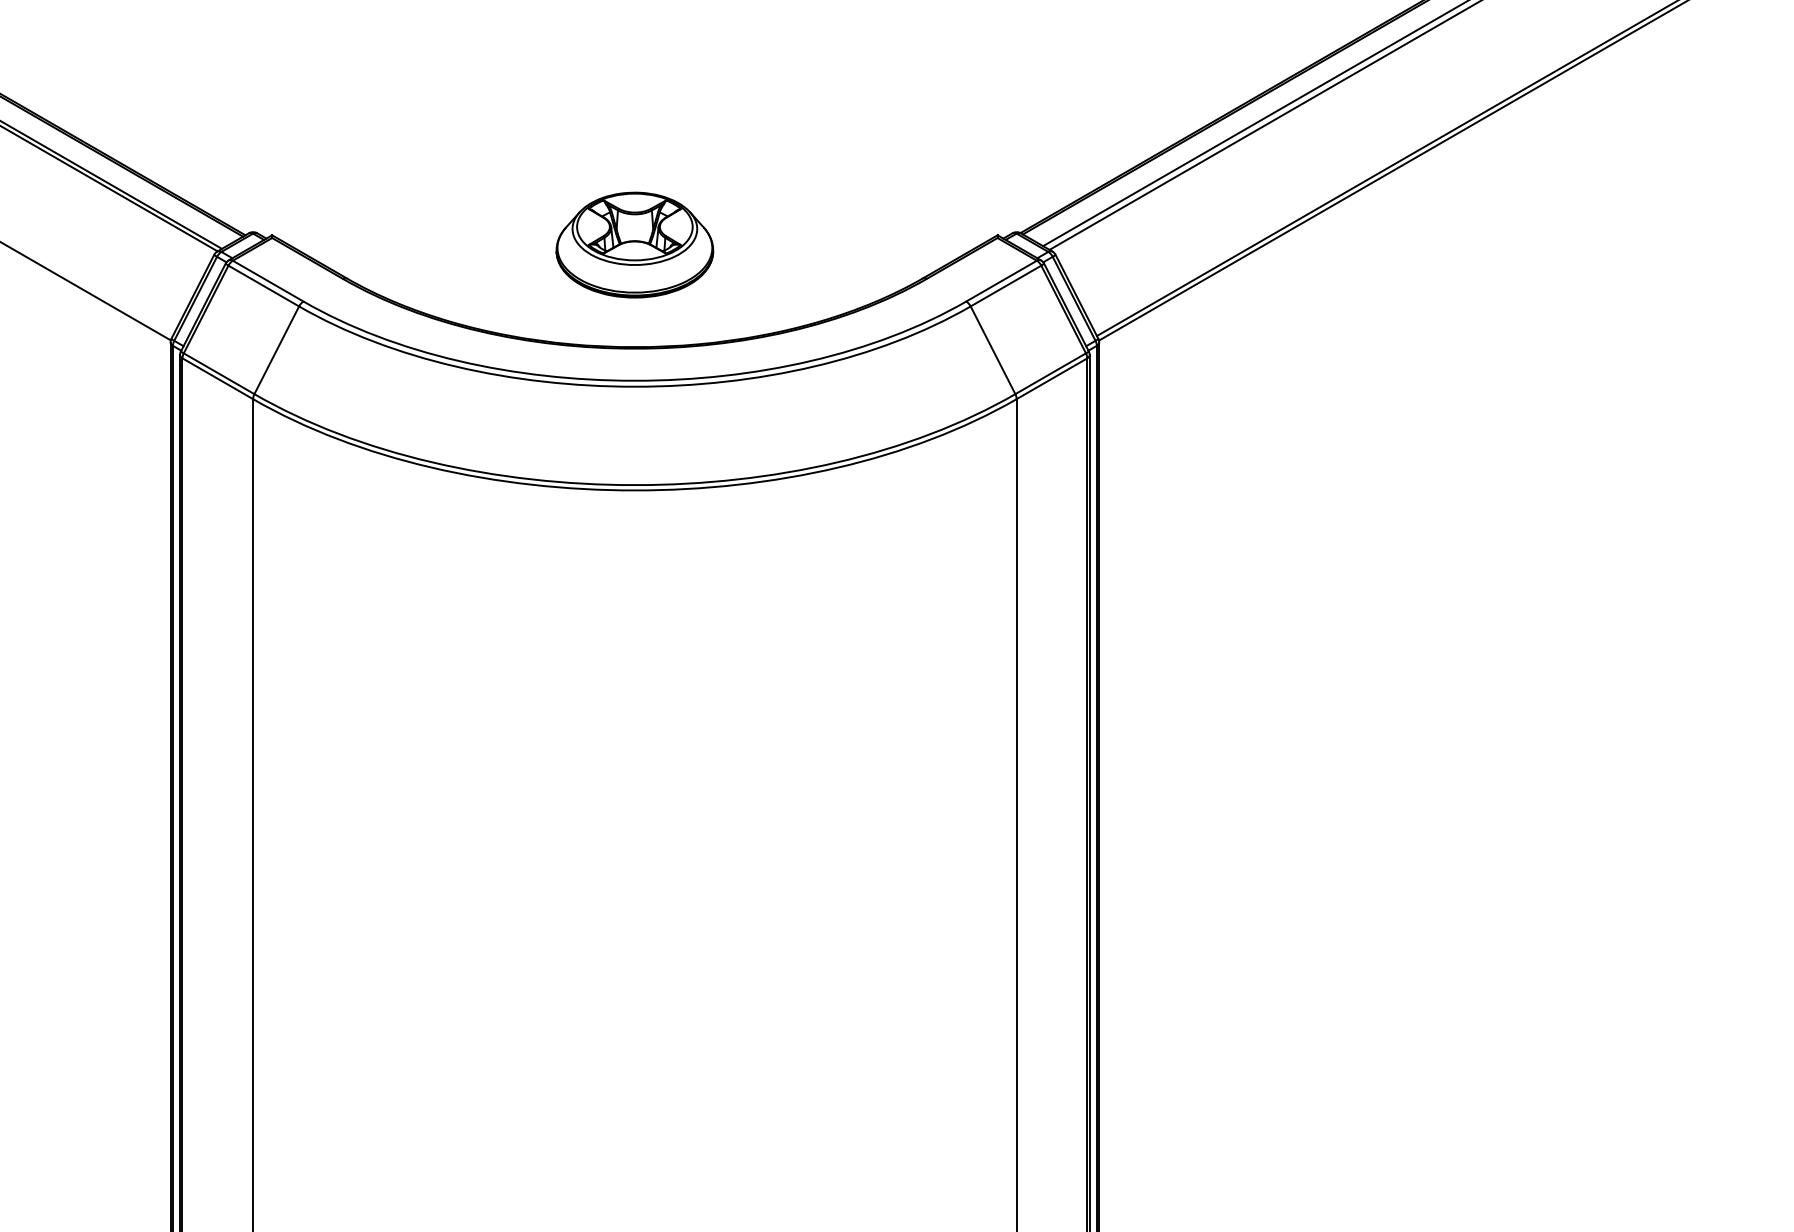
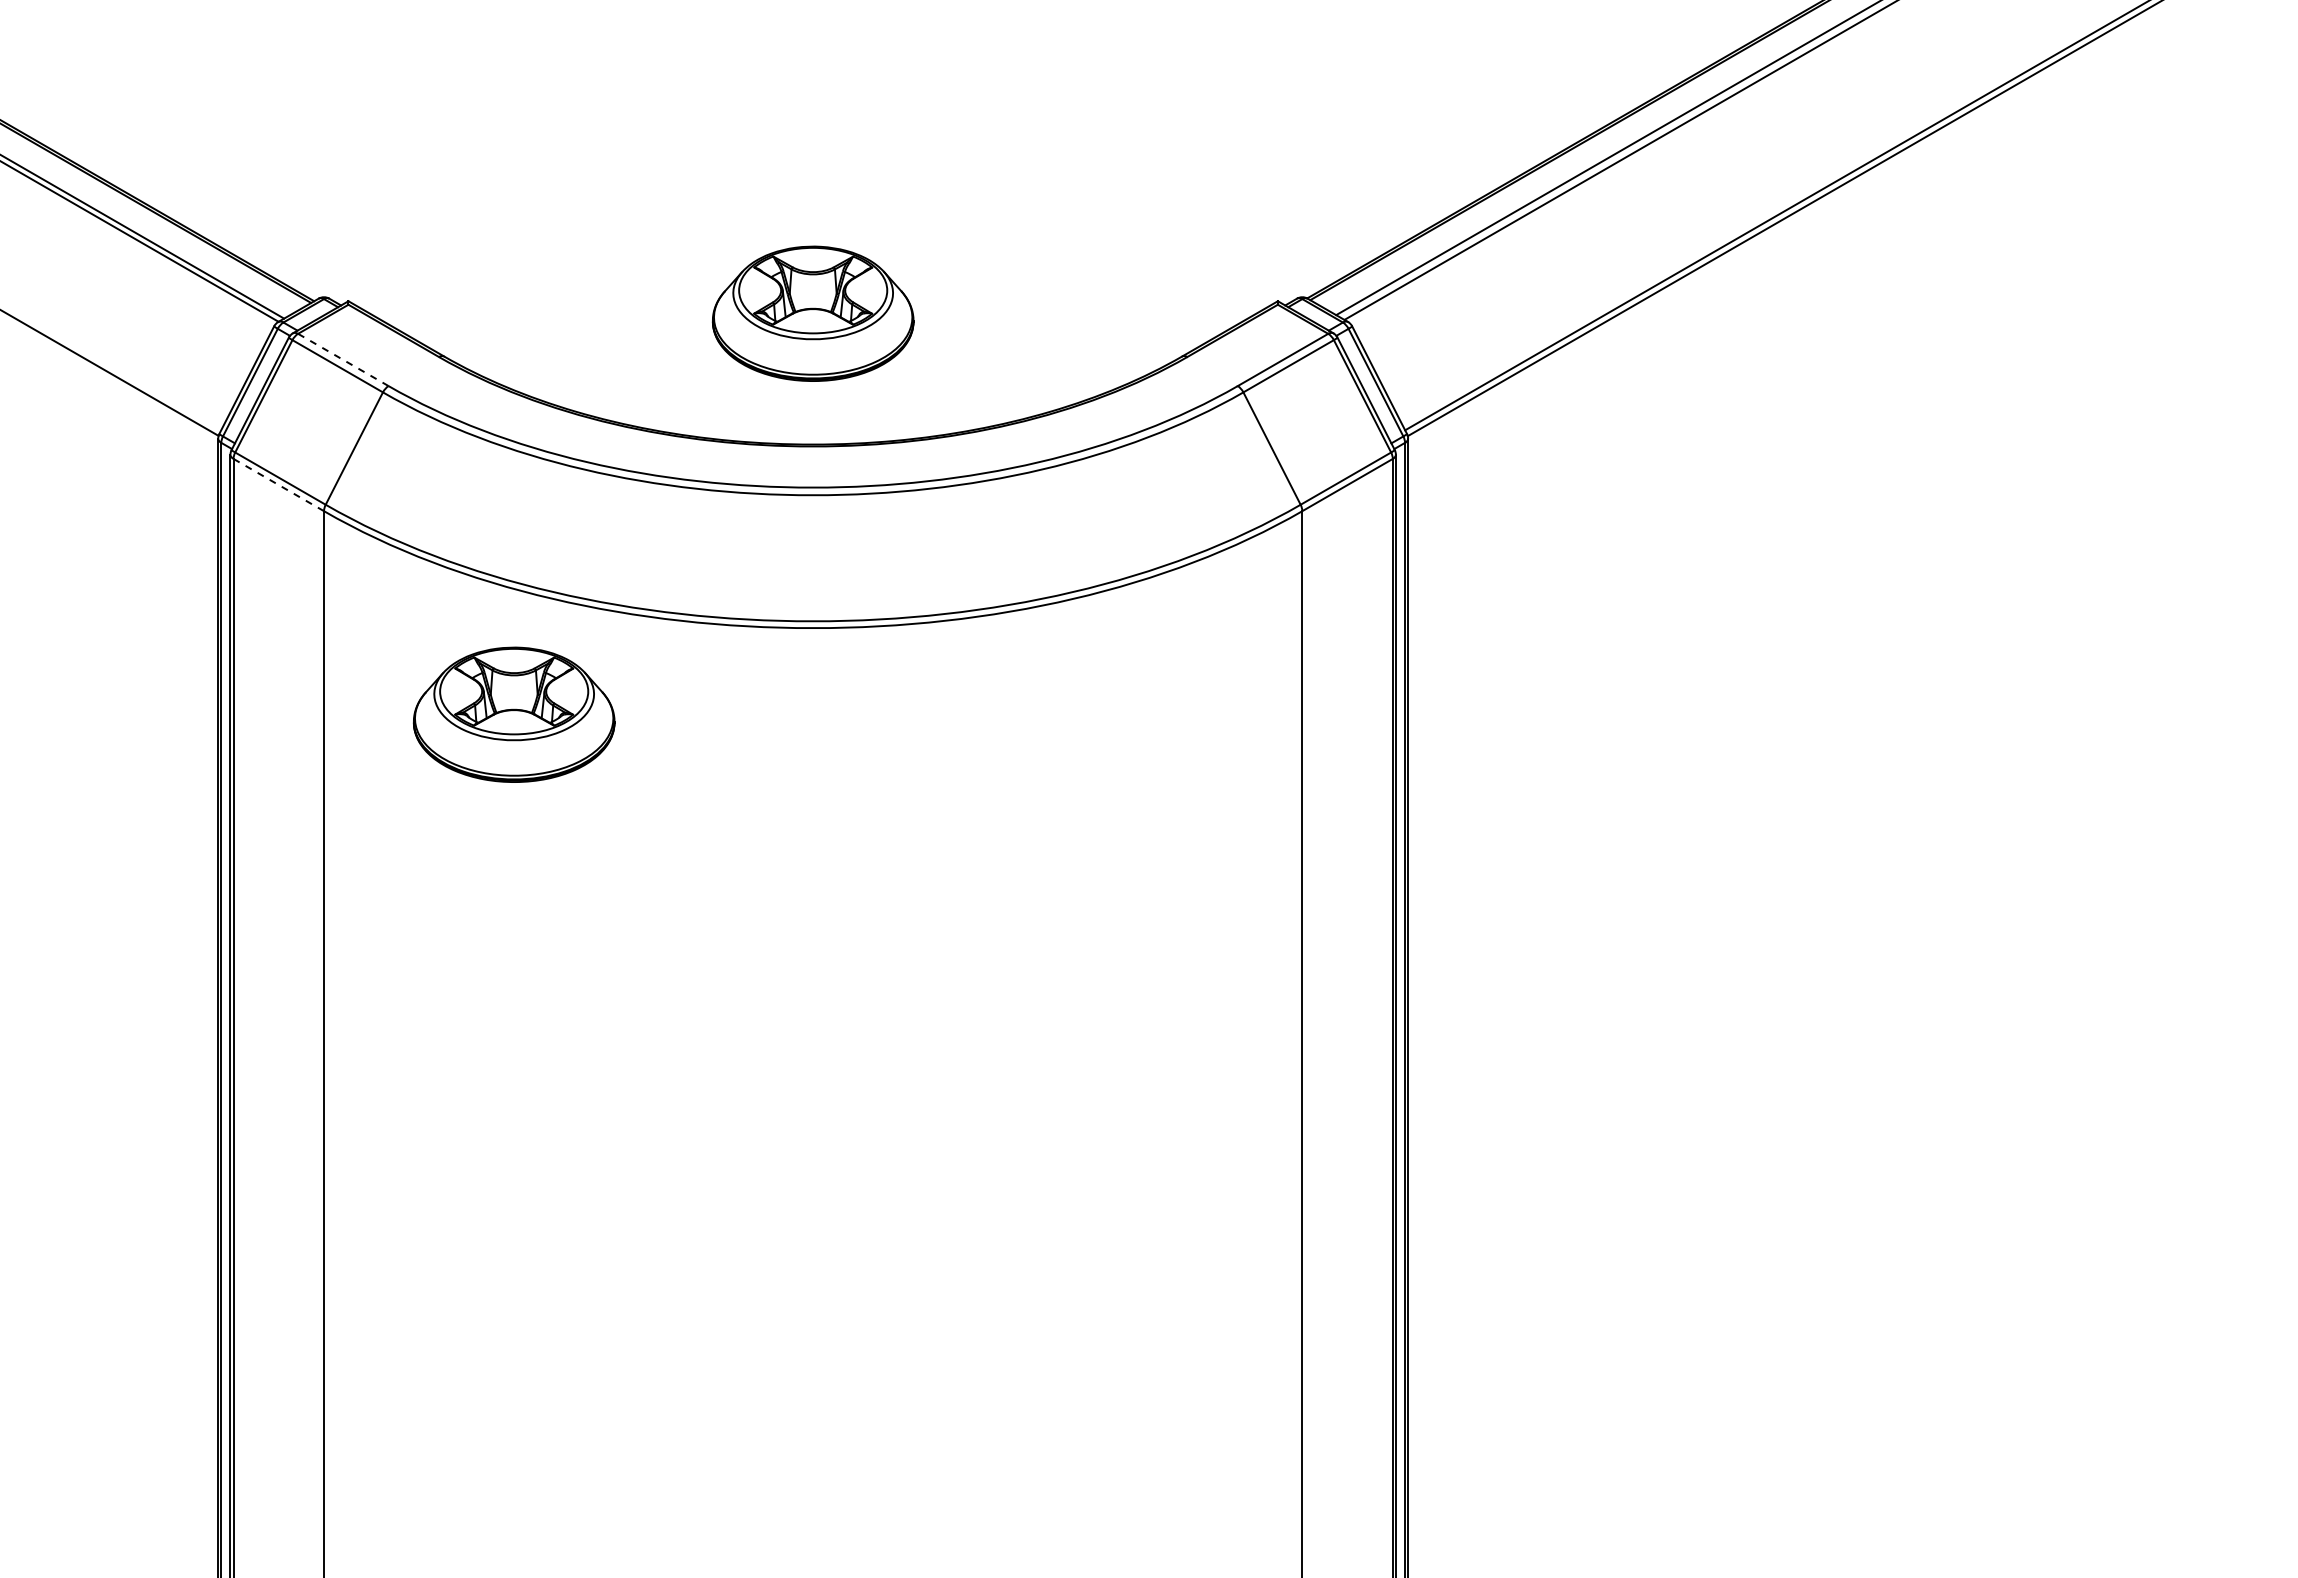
line: (267, 280) -> (342, 359), solid -> dashed
line: (218, 379) -> (279, 485), solid -> dashed
part: (400, 557) -> (513, 714), added

